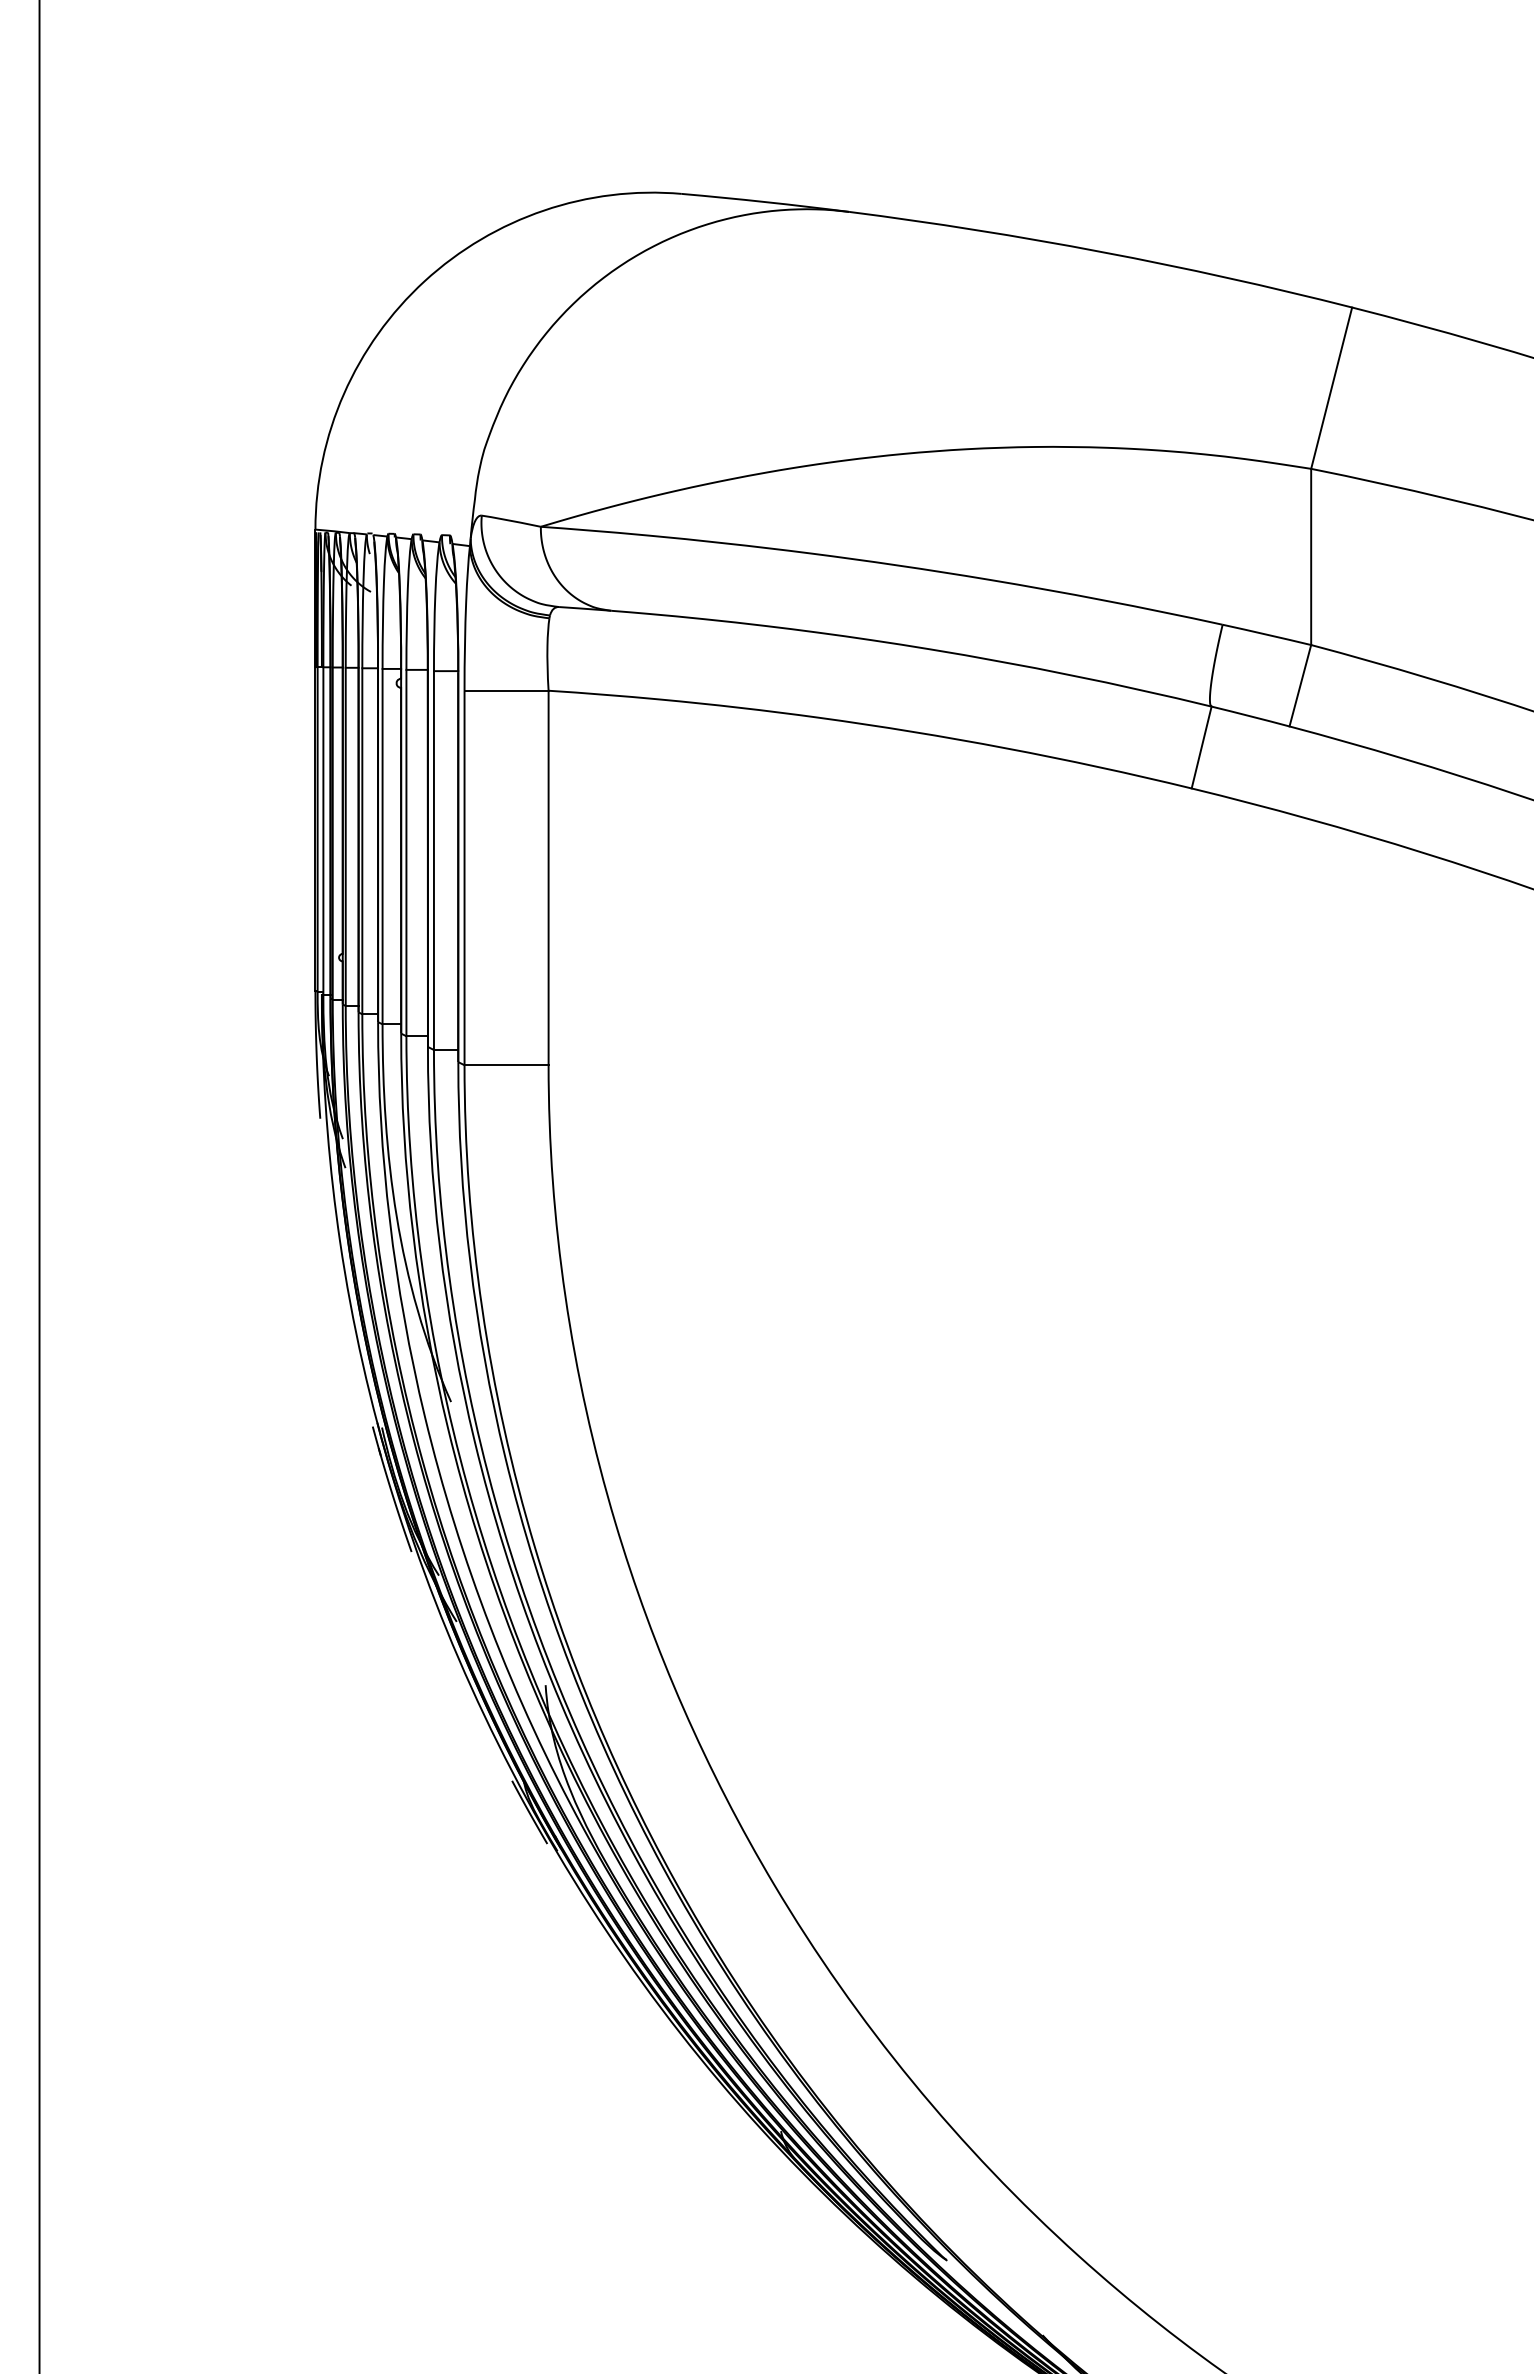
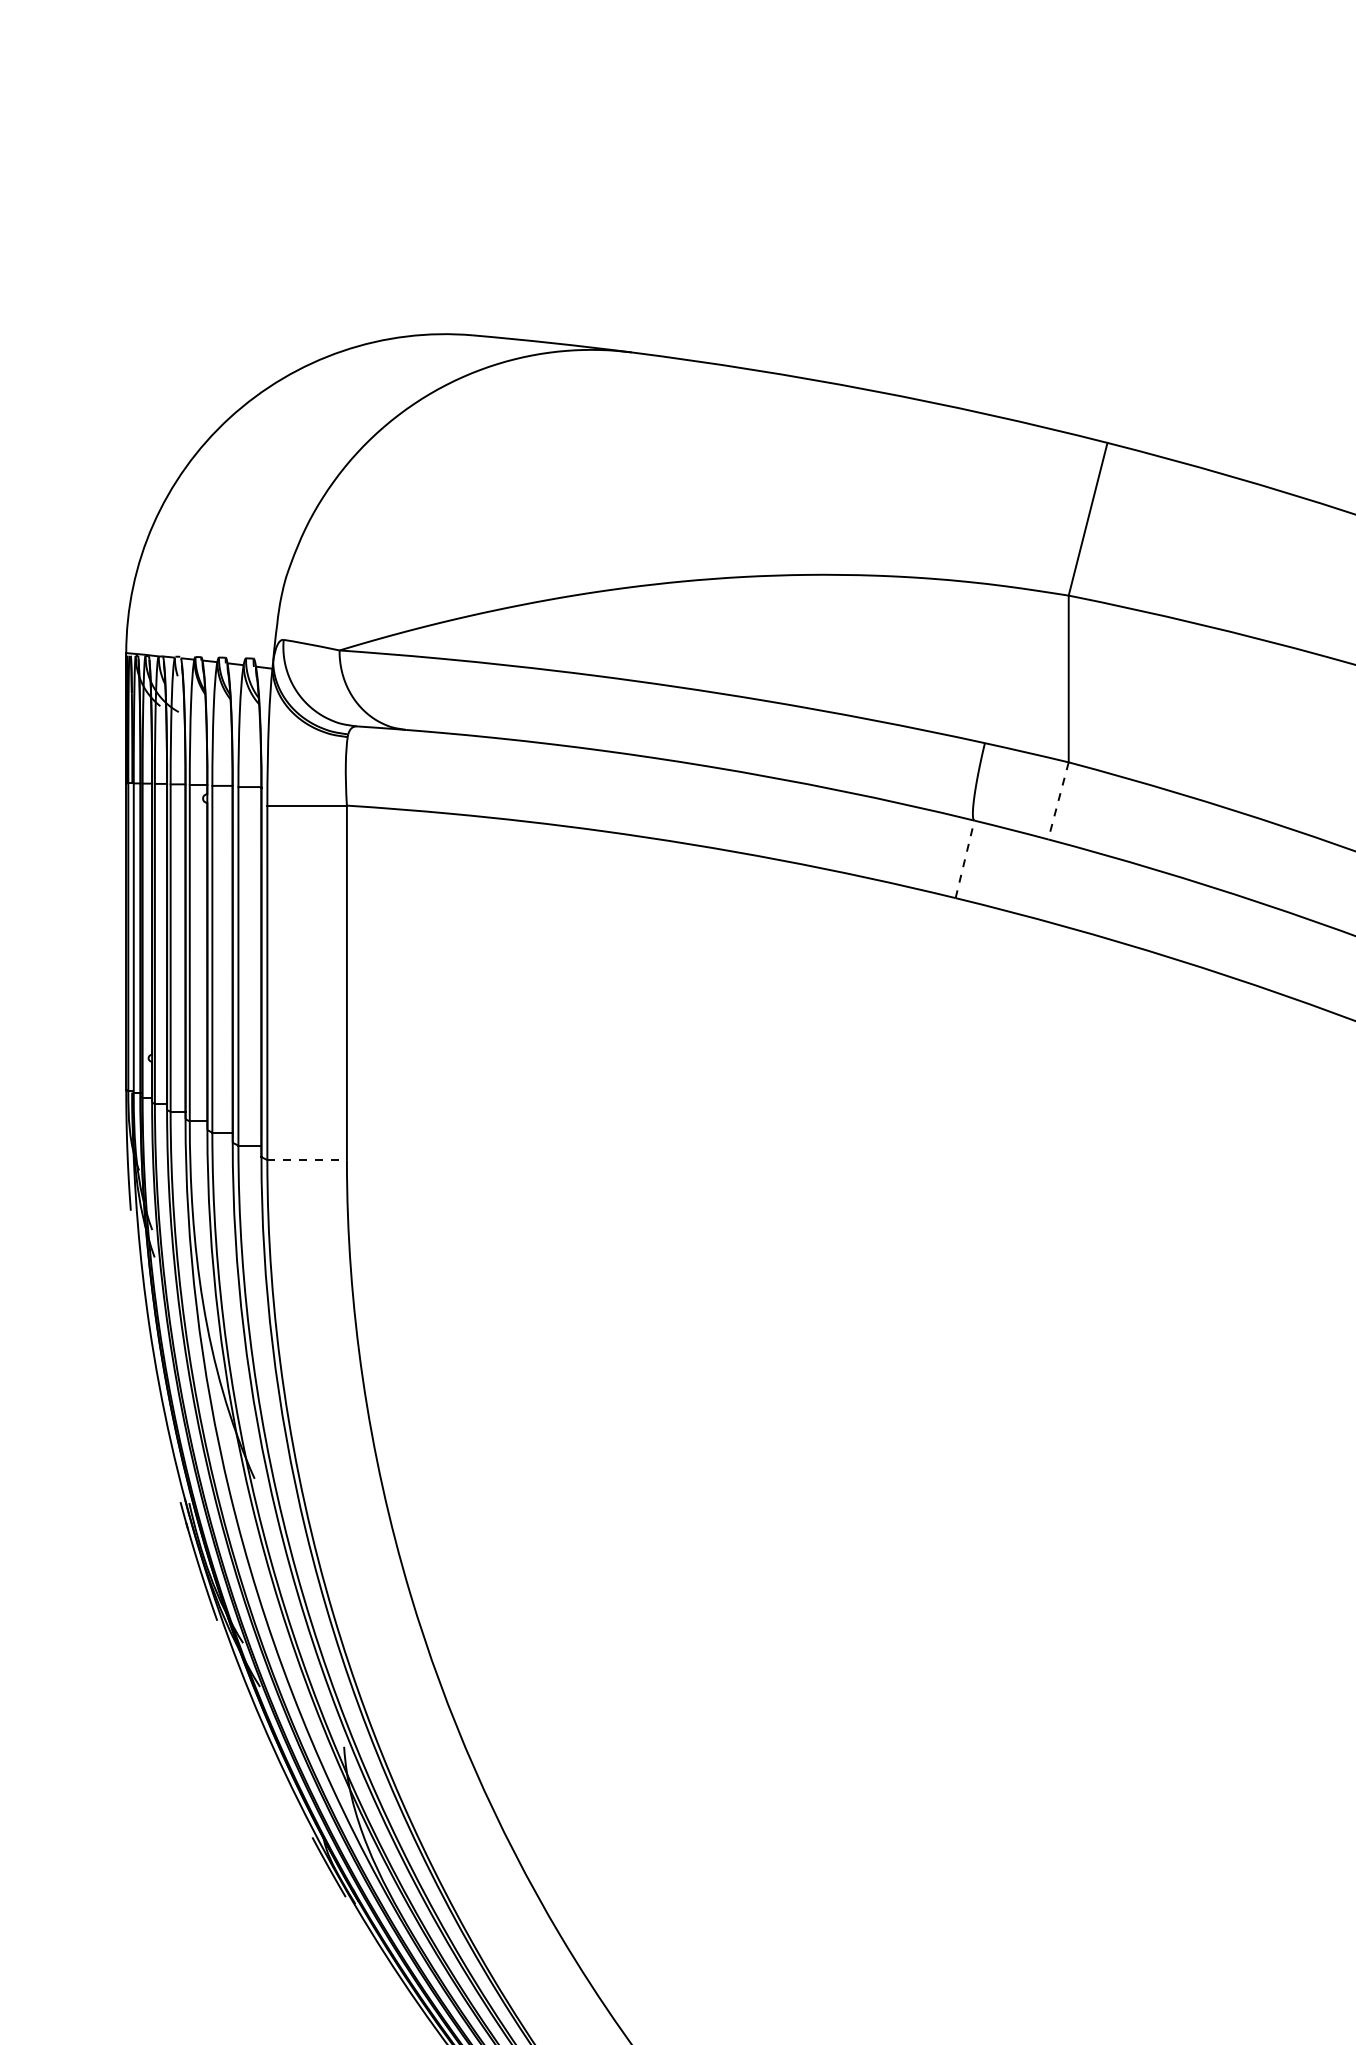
line: (1300, 686) -> (1058, 801), solid -> dashed
line: (1201, 747) -> (964, 859), solid -> dashed
line: (507, 1065) -> (308, 1160), solid -> dashed

